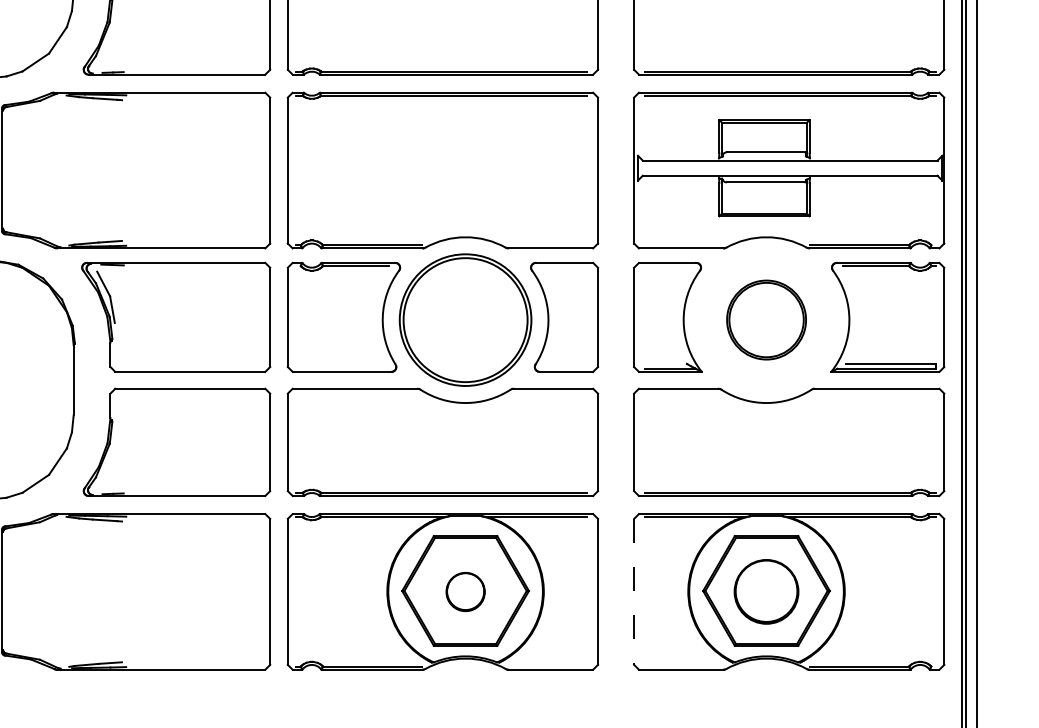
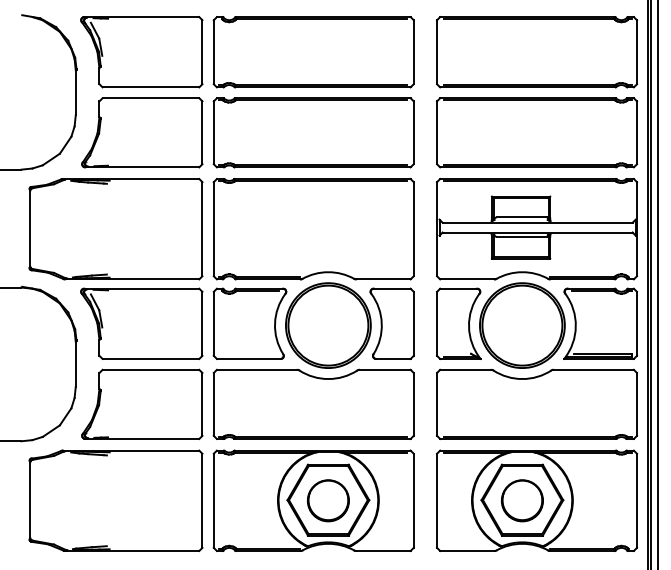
part: (766, 319) -> (522, 325), size x1.67
circle: (465, 591) -> (328, 500), size x1.67
line: (634, 592) -> (437, 501), dashed -> solid

